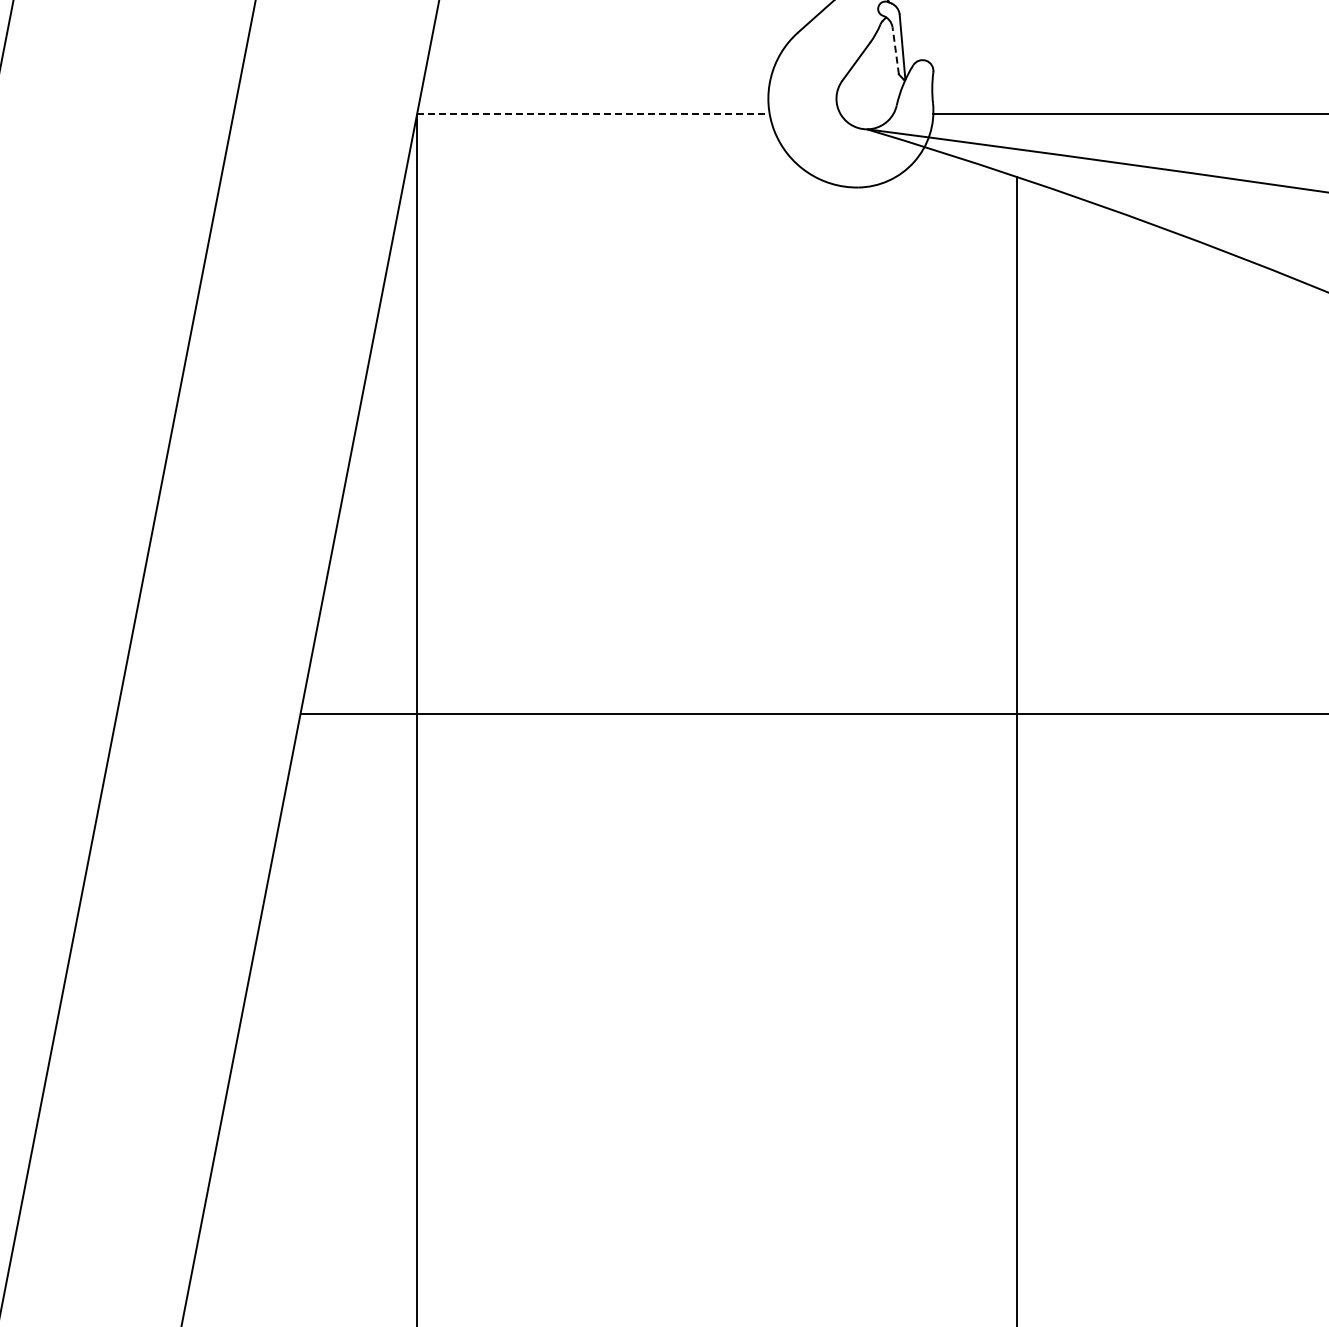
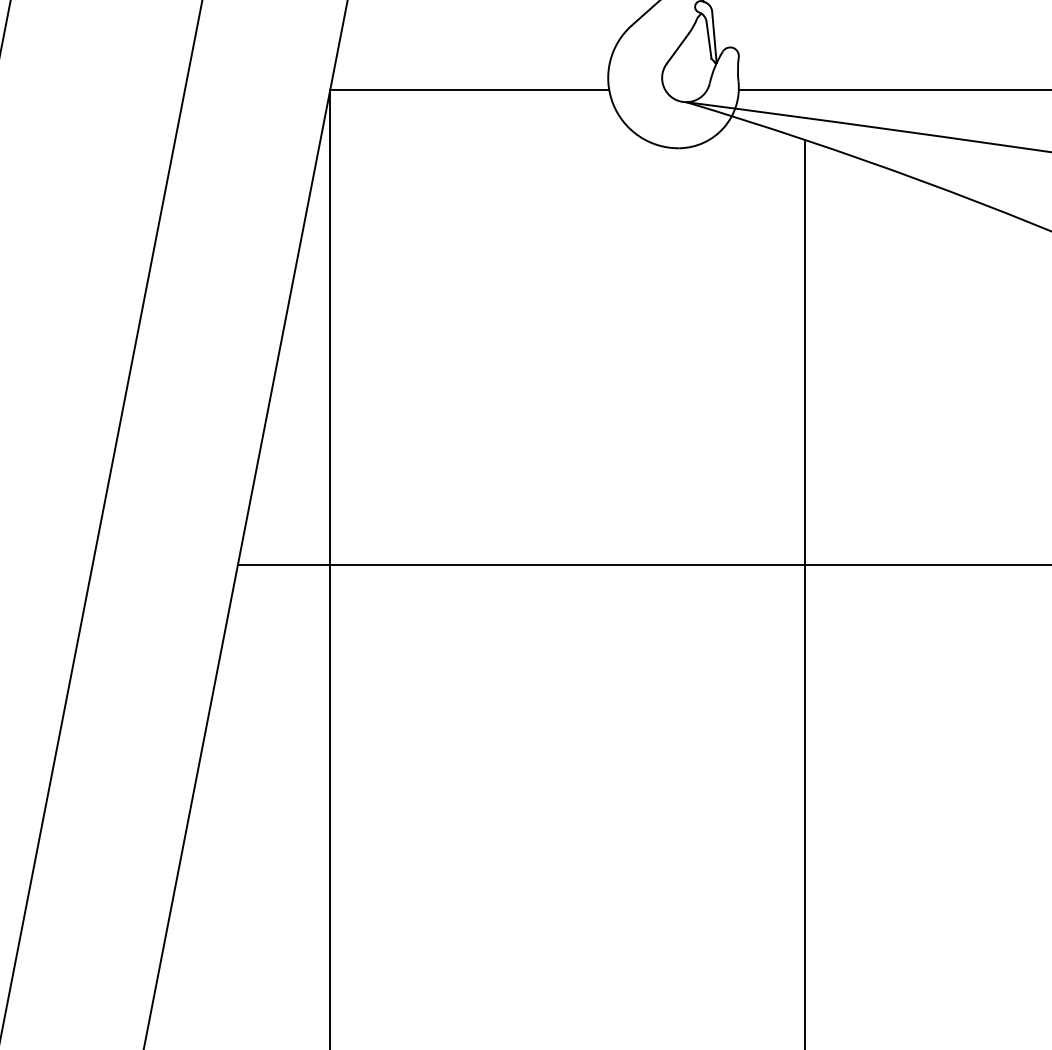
line: (895, 51) -> (708, 40), dashed -> solid
line: (593, 114) -> (469, 90), dashed -> solid

